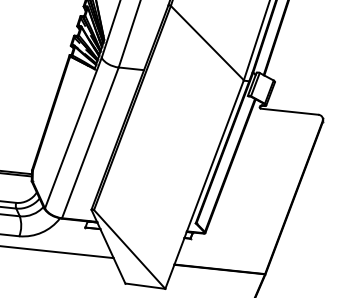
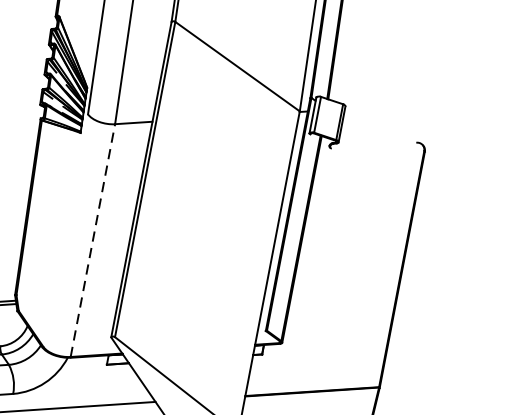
line: (289, 111) -> (373, 145), removed
line: (73, 132) -> (65, 229), removed
line: (90, 142) -> (92, 240), solid -> dashed

